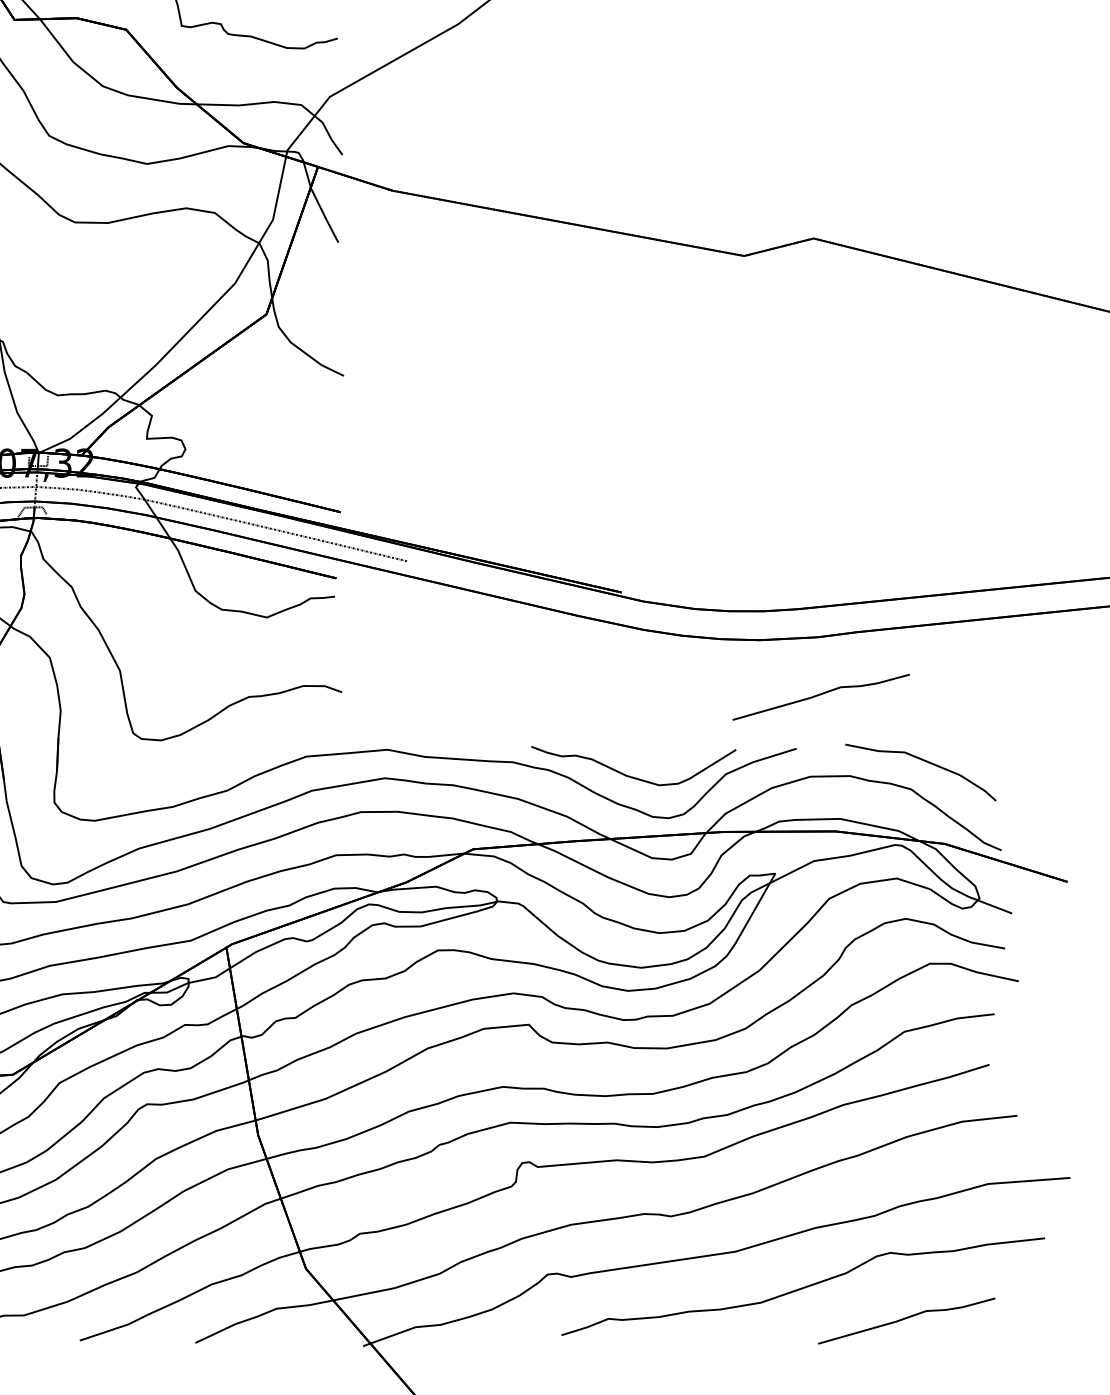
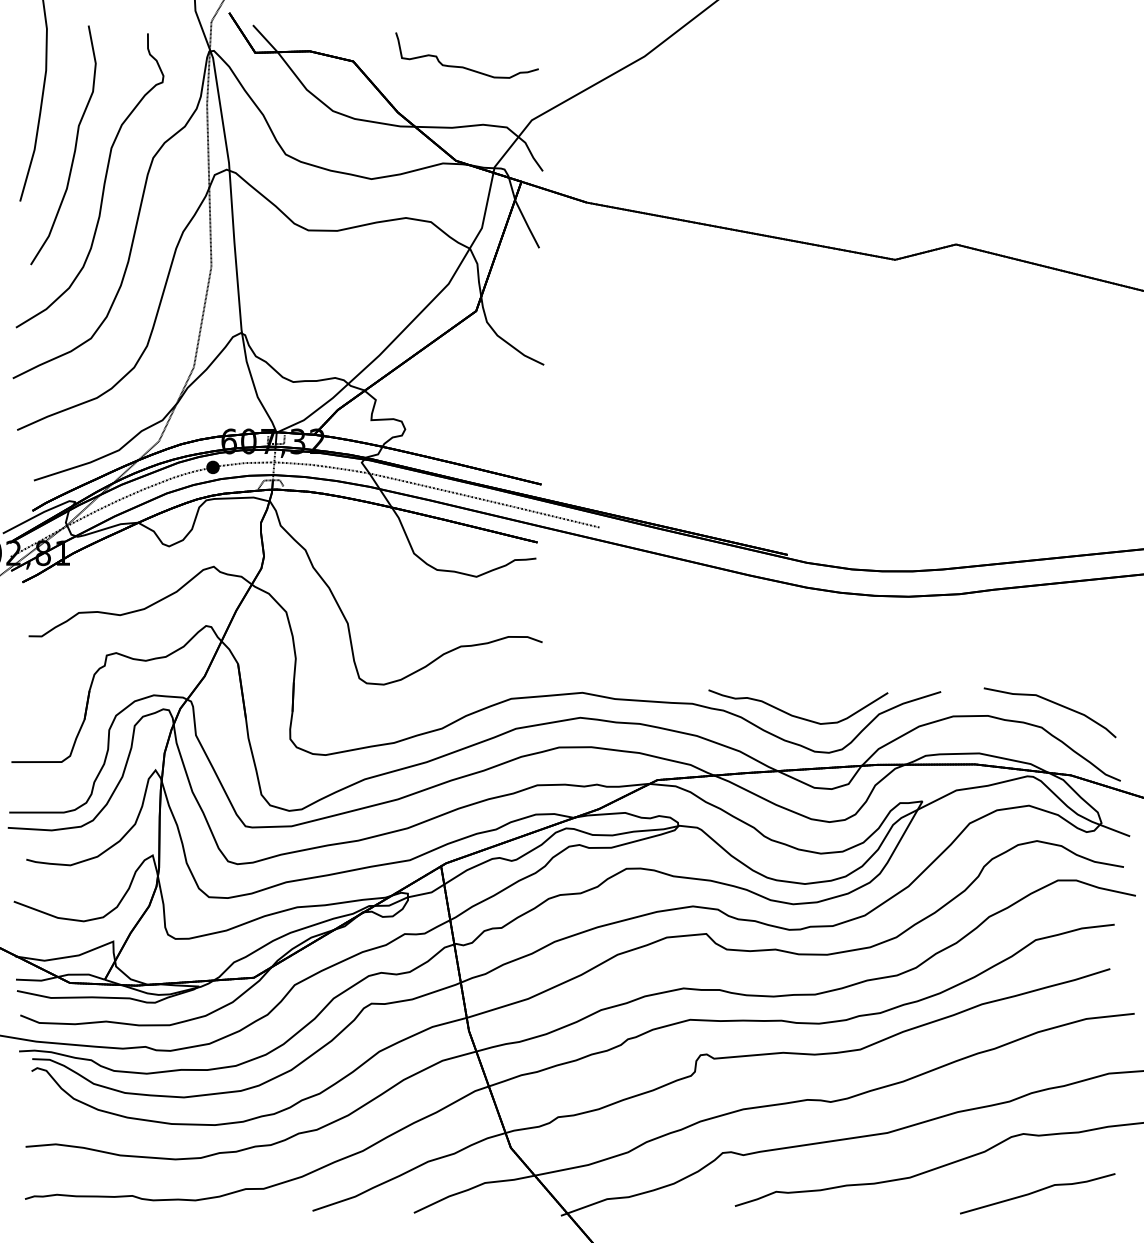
part: (820, 696) -> (962, 646), removed

